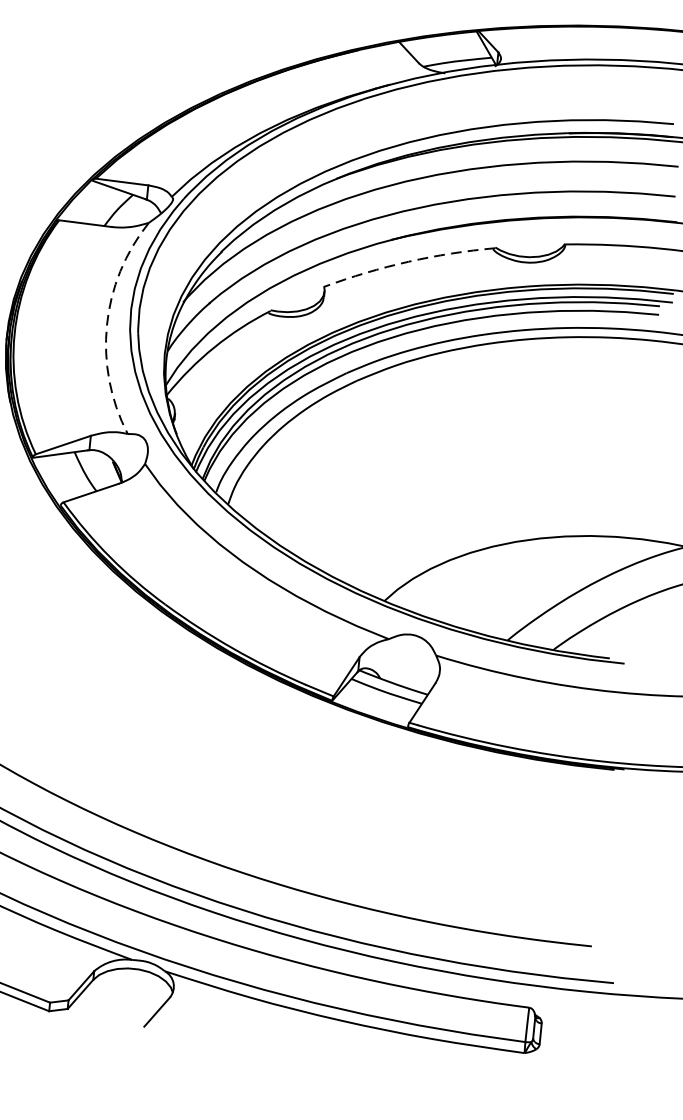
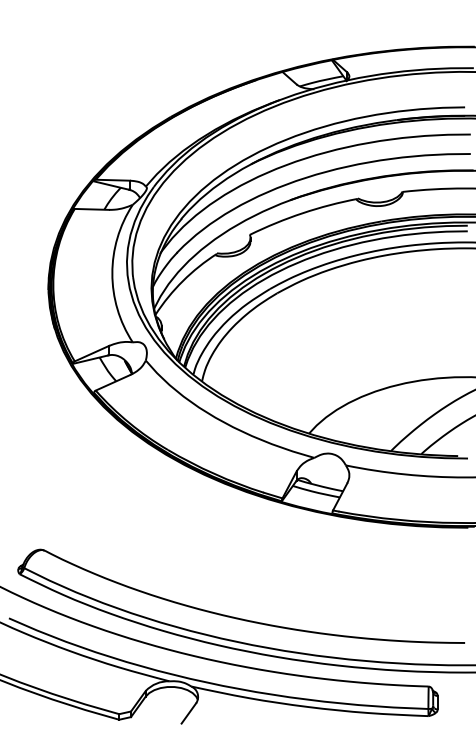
arc: (408, 262) -> (302, 213), dashed -> solid
arc: (107, 325) -> (112, 273), dashed -> solid

